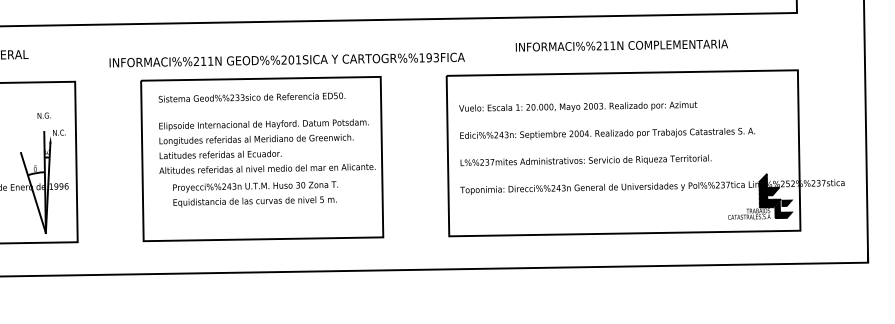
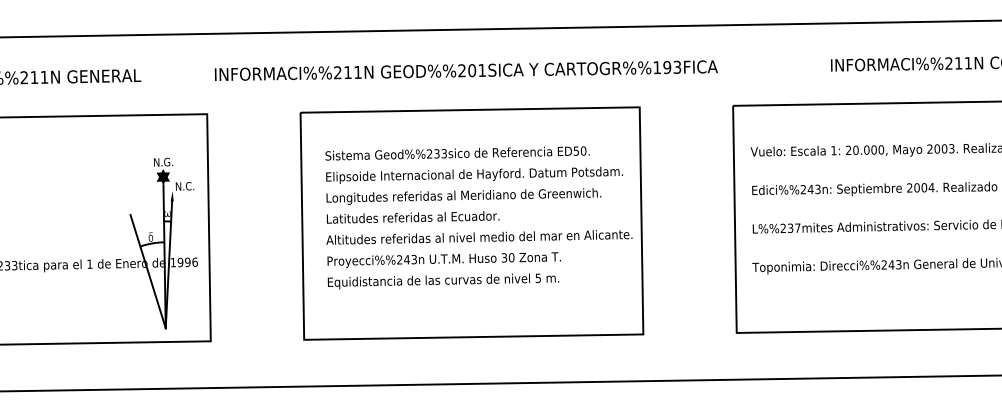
text: (286, 59) -> (465, 69), moved
text: (251, 97) -> (456, 153), moved
fill: (43, 126) -> (162, 177), added
text: (255, 194) -> (444, 270), moved

